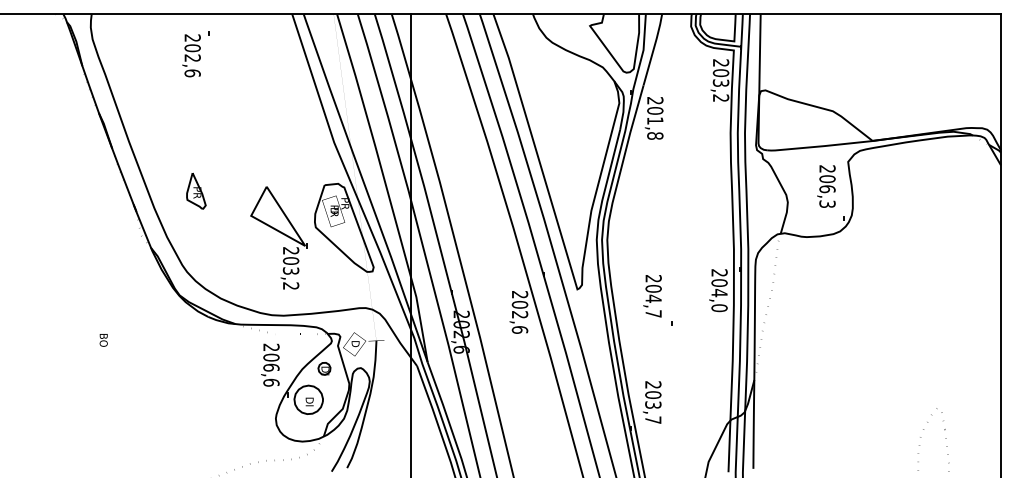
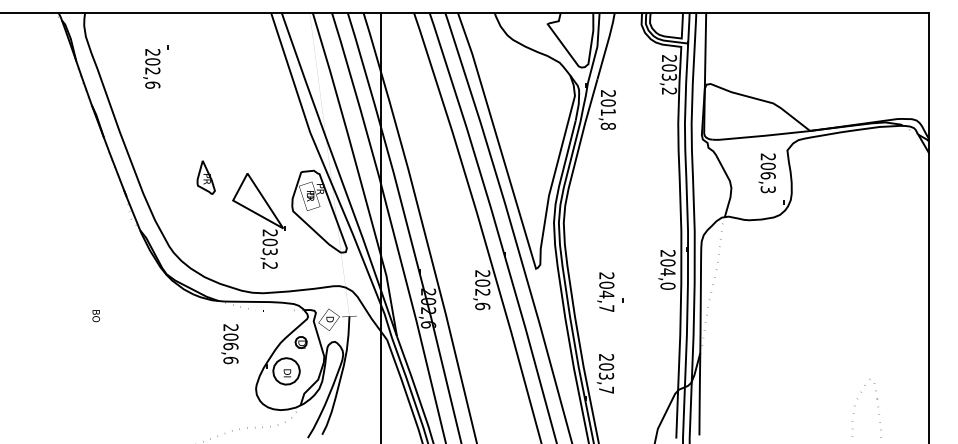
part: (195, 53) -> (155, 66), moved
part: (195, 191) -> (205, 177), moved
text: (652, 295) -> (605, 291), moved
text: (269, 365) -> (229, 344), moved

